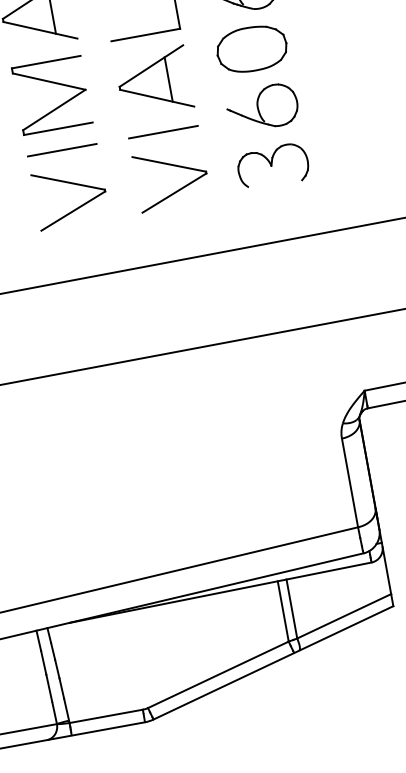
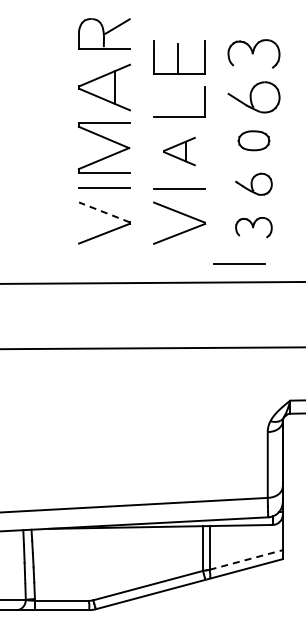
part: (251, 49) -> (253, 140), size x0.6
part: (154, 82) -> (179, 151), size x0.6
part: (262, 108) -> (253, 184), size x0.7
part: (272, 166) -> (253, 227), size x0.7
line: (68, 182) -> (104, 212), solid -> dashed
line: (262, 218) -> (239, 263), added
line: (344, 616) -> (246, 560), solid -> dashed

